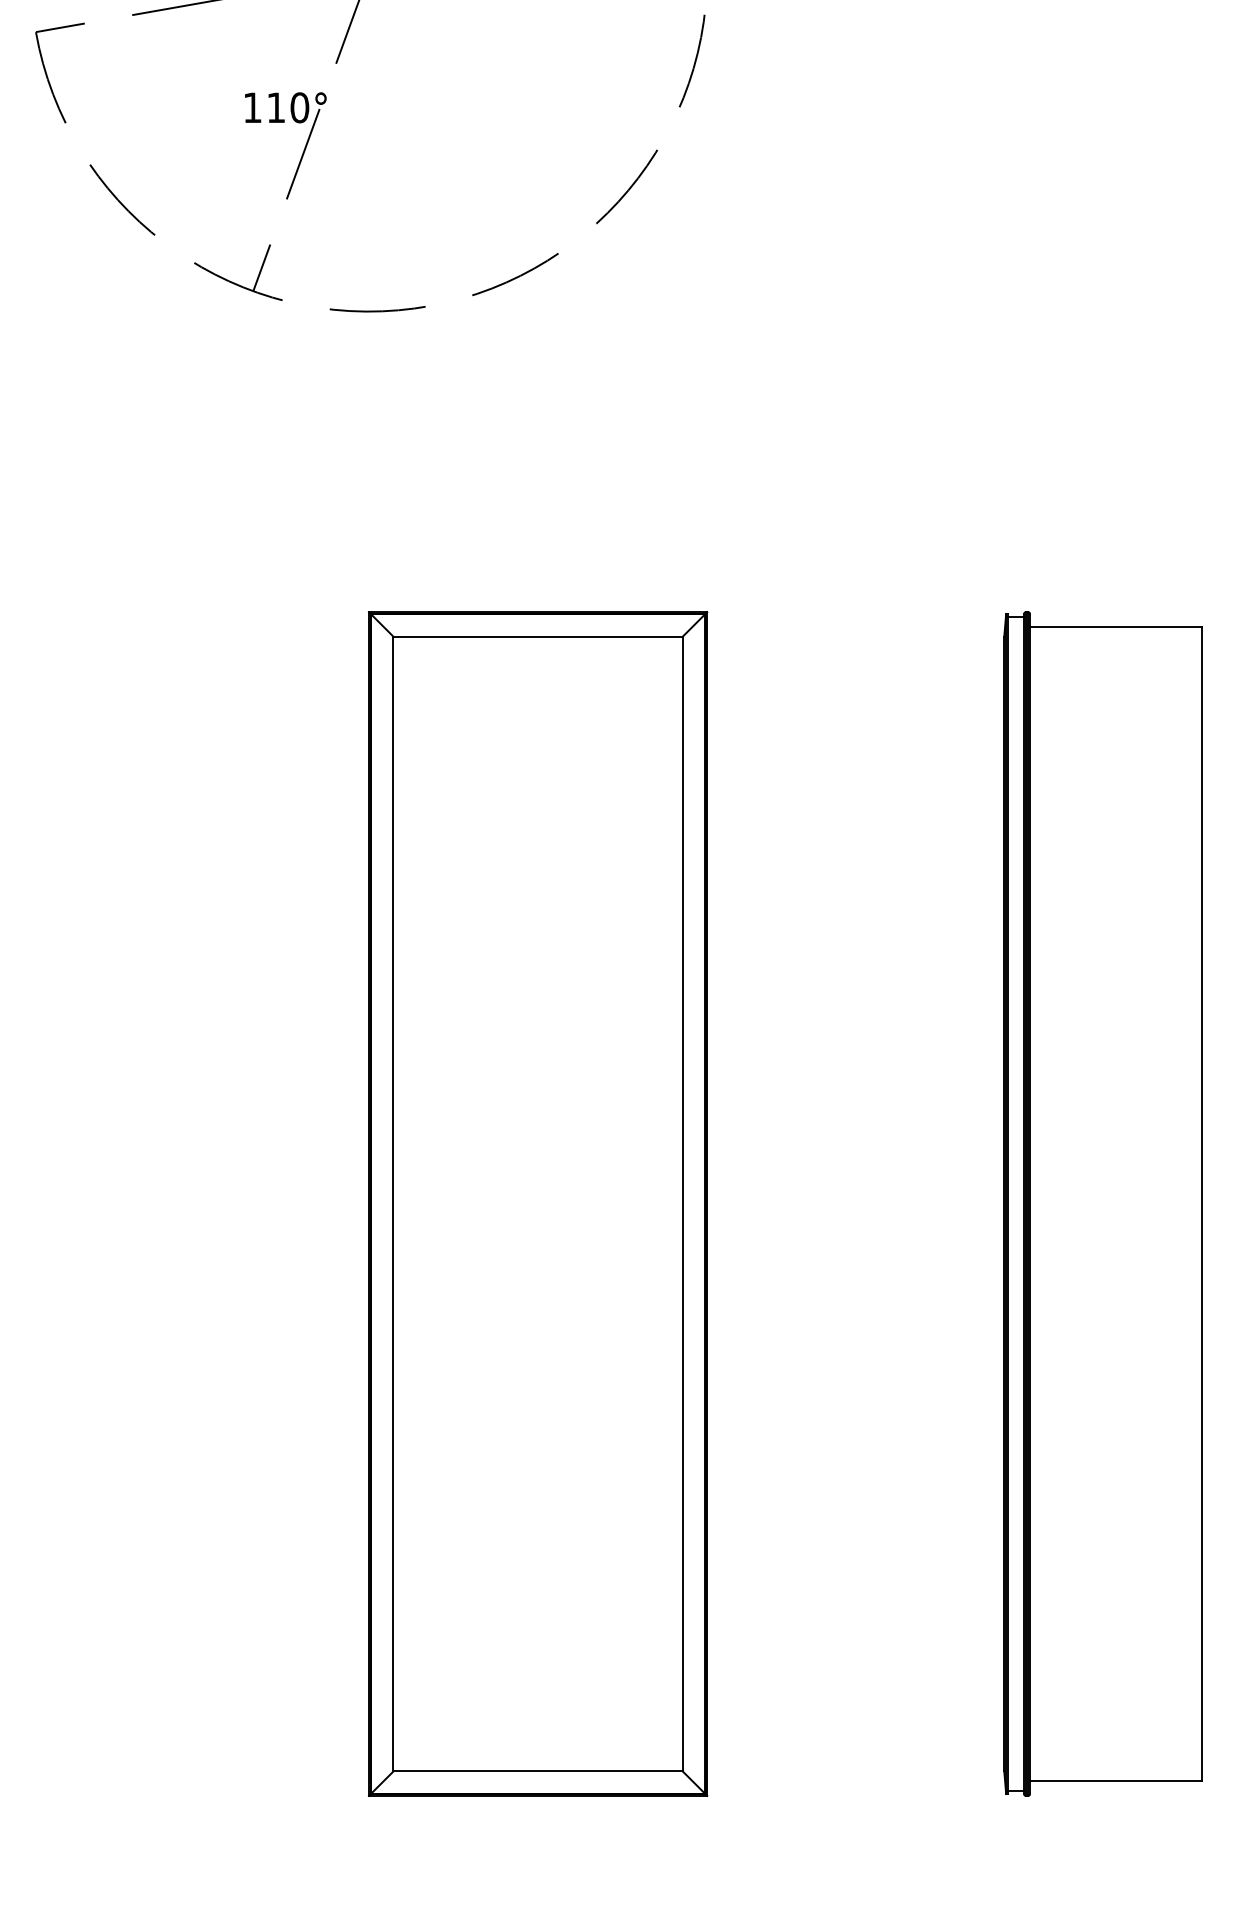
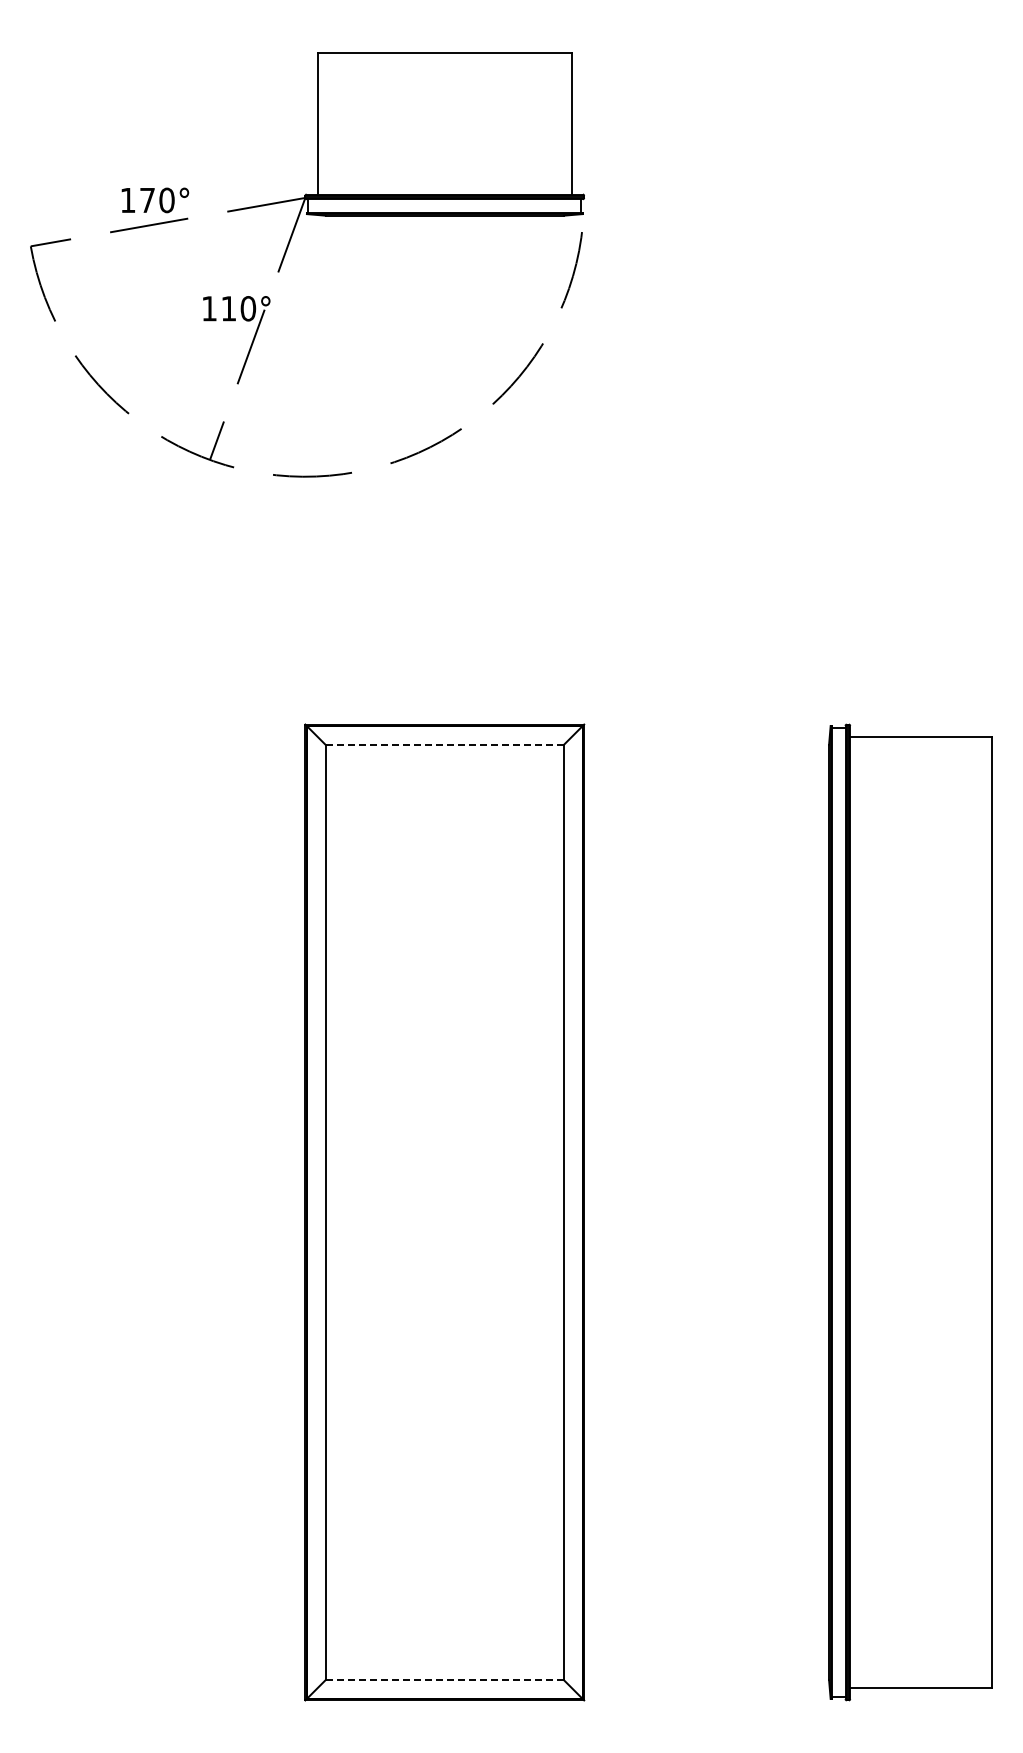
line: (538, 636) -> (445, 744), solid -> dashed
line: (538, 1771) -> (445, 1680), solid -> dashed

